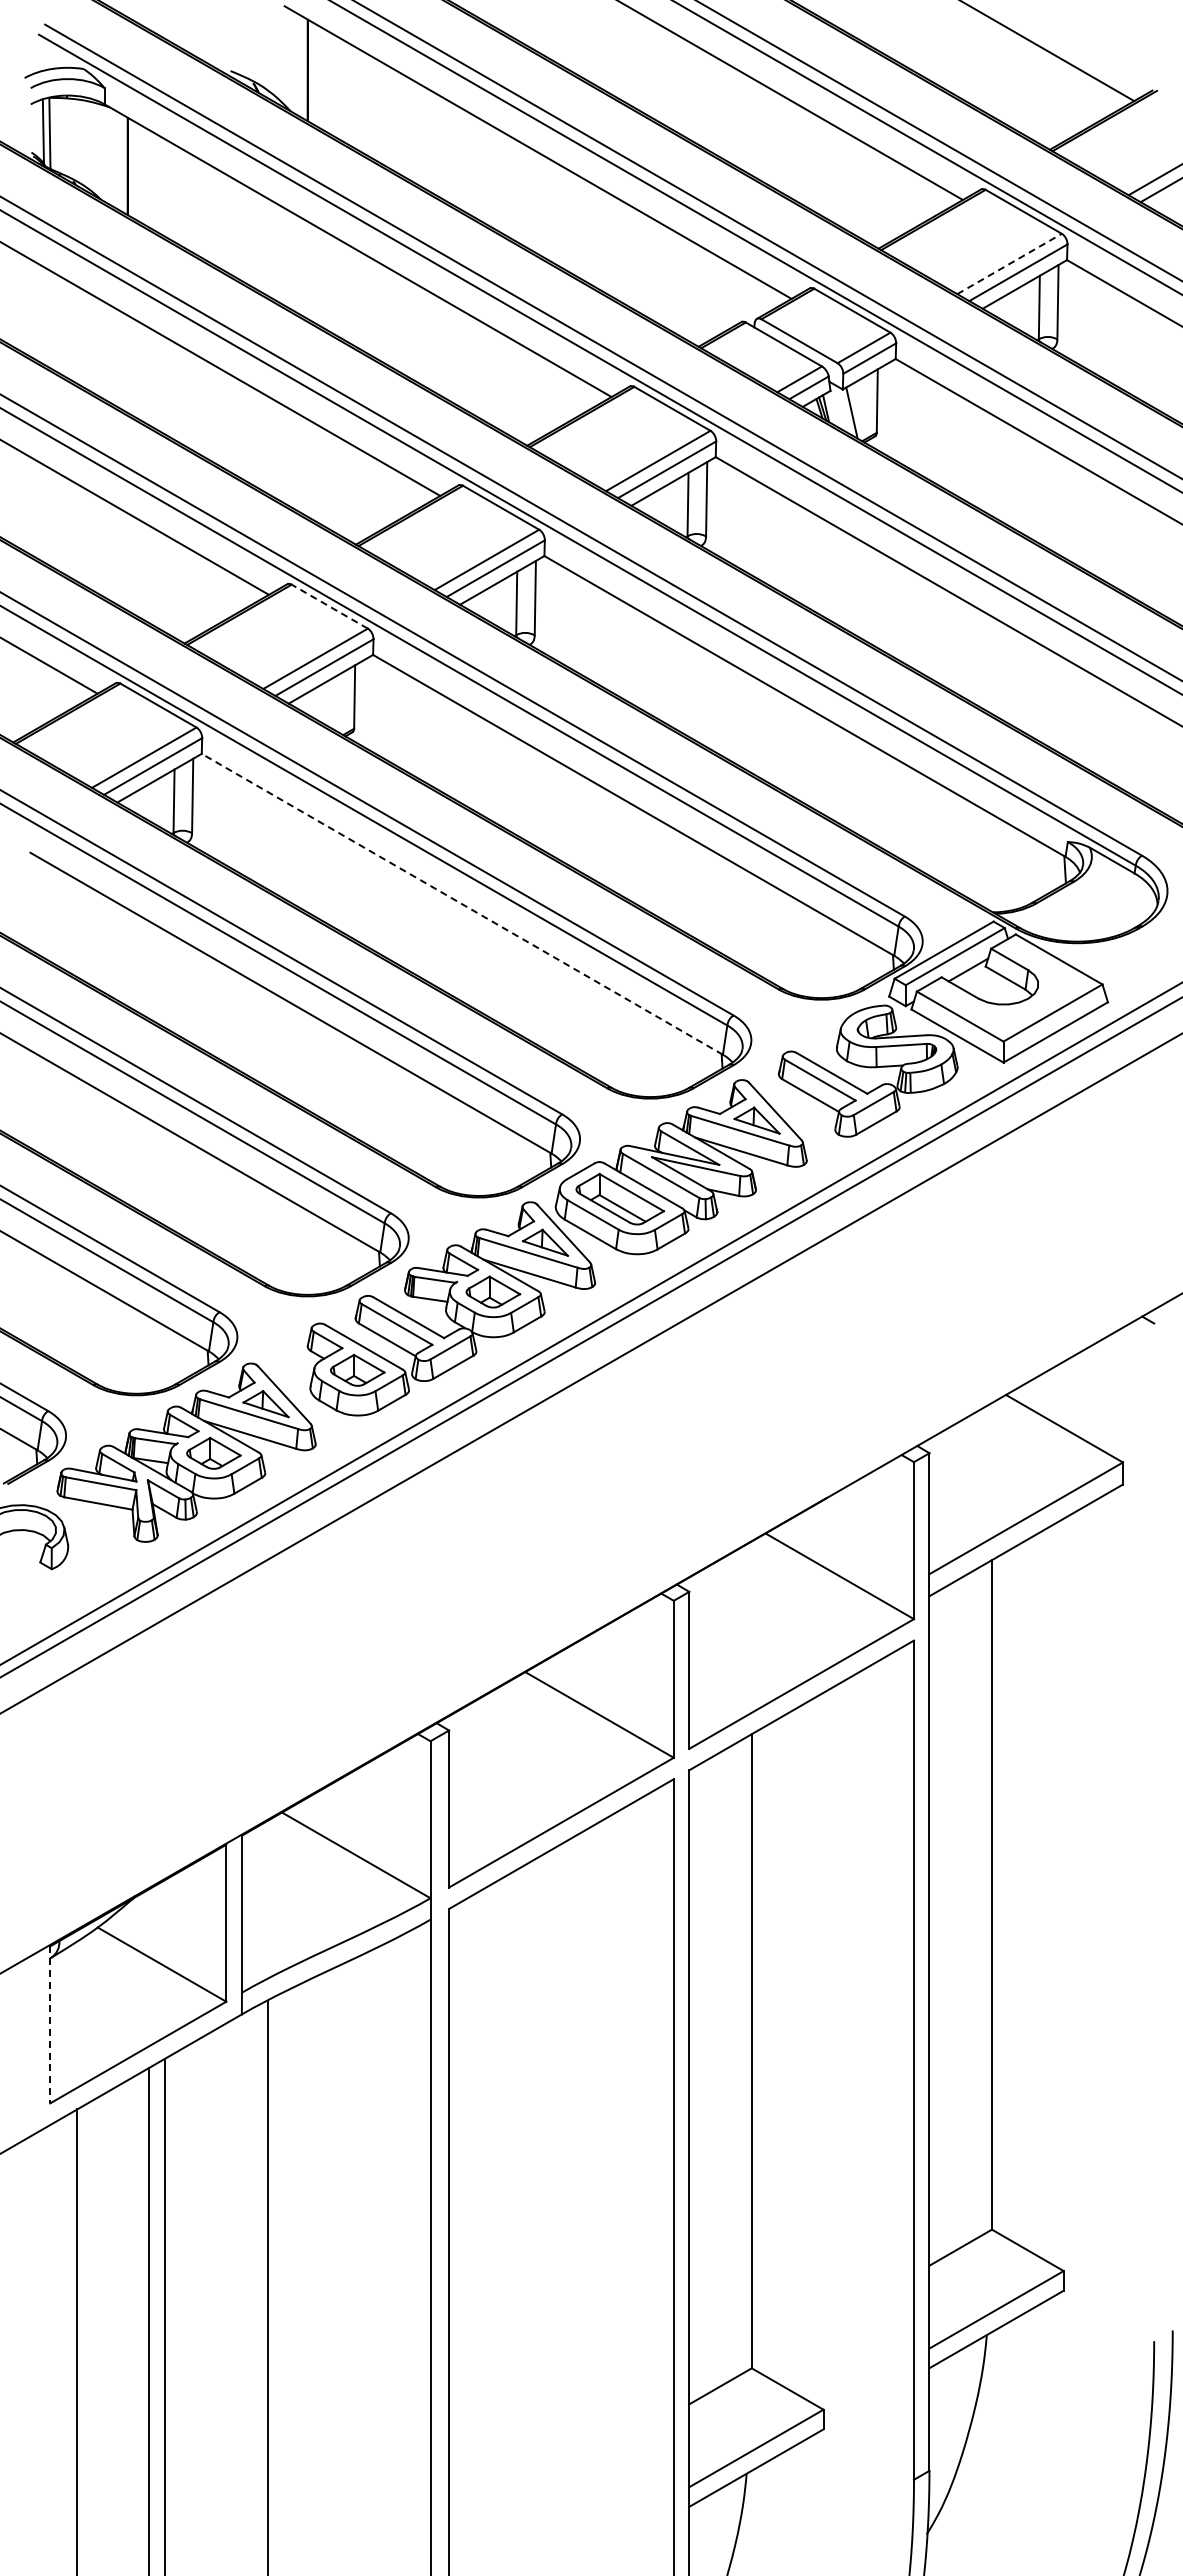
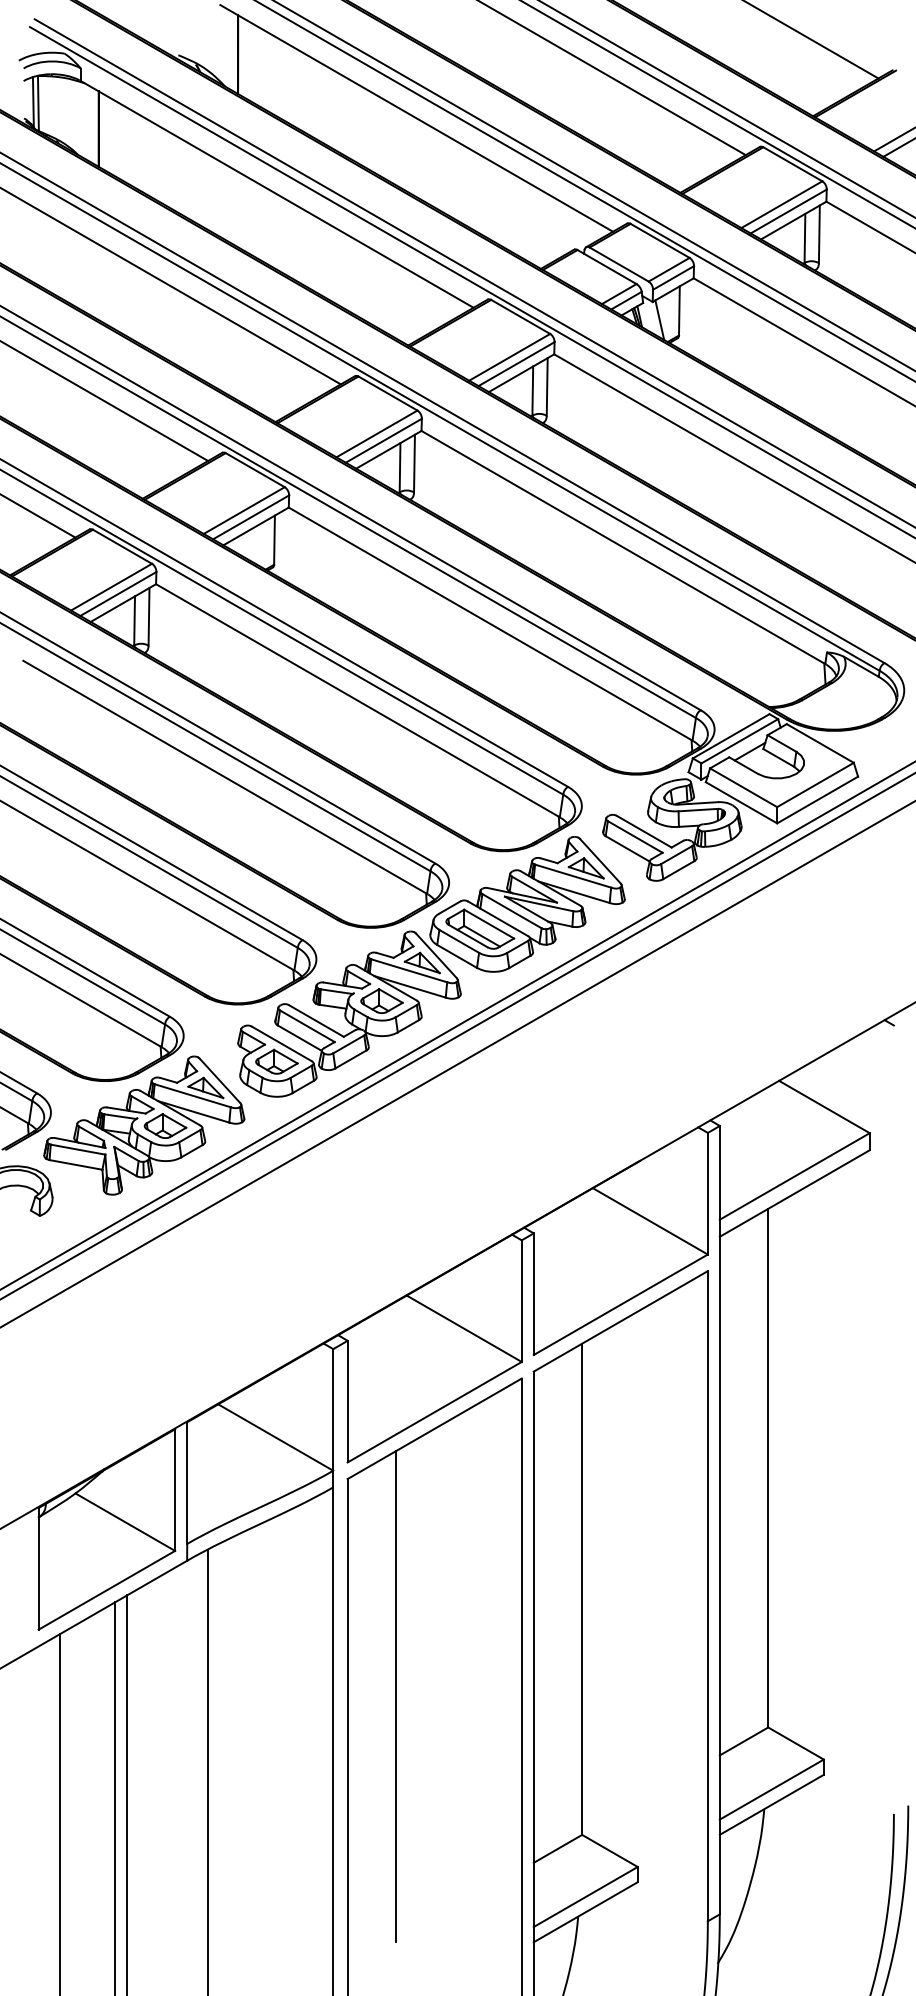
line: (1009, 263) -> (781, 204), dashed -> solid
line: (329, 606) -> (255, 470), dashed -> solid
line: (462, 904) -> (358, 700), dashed -> solid
line: (50, 2024) -> (38, 1568), dashed -> solid
line: (511, 2189) -> (396, 1696), added

